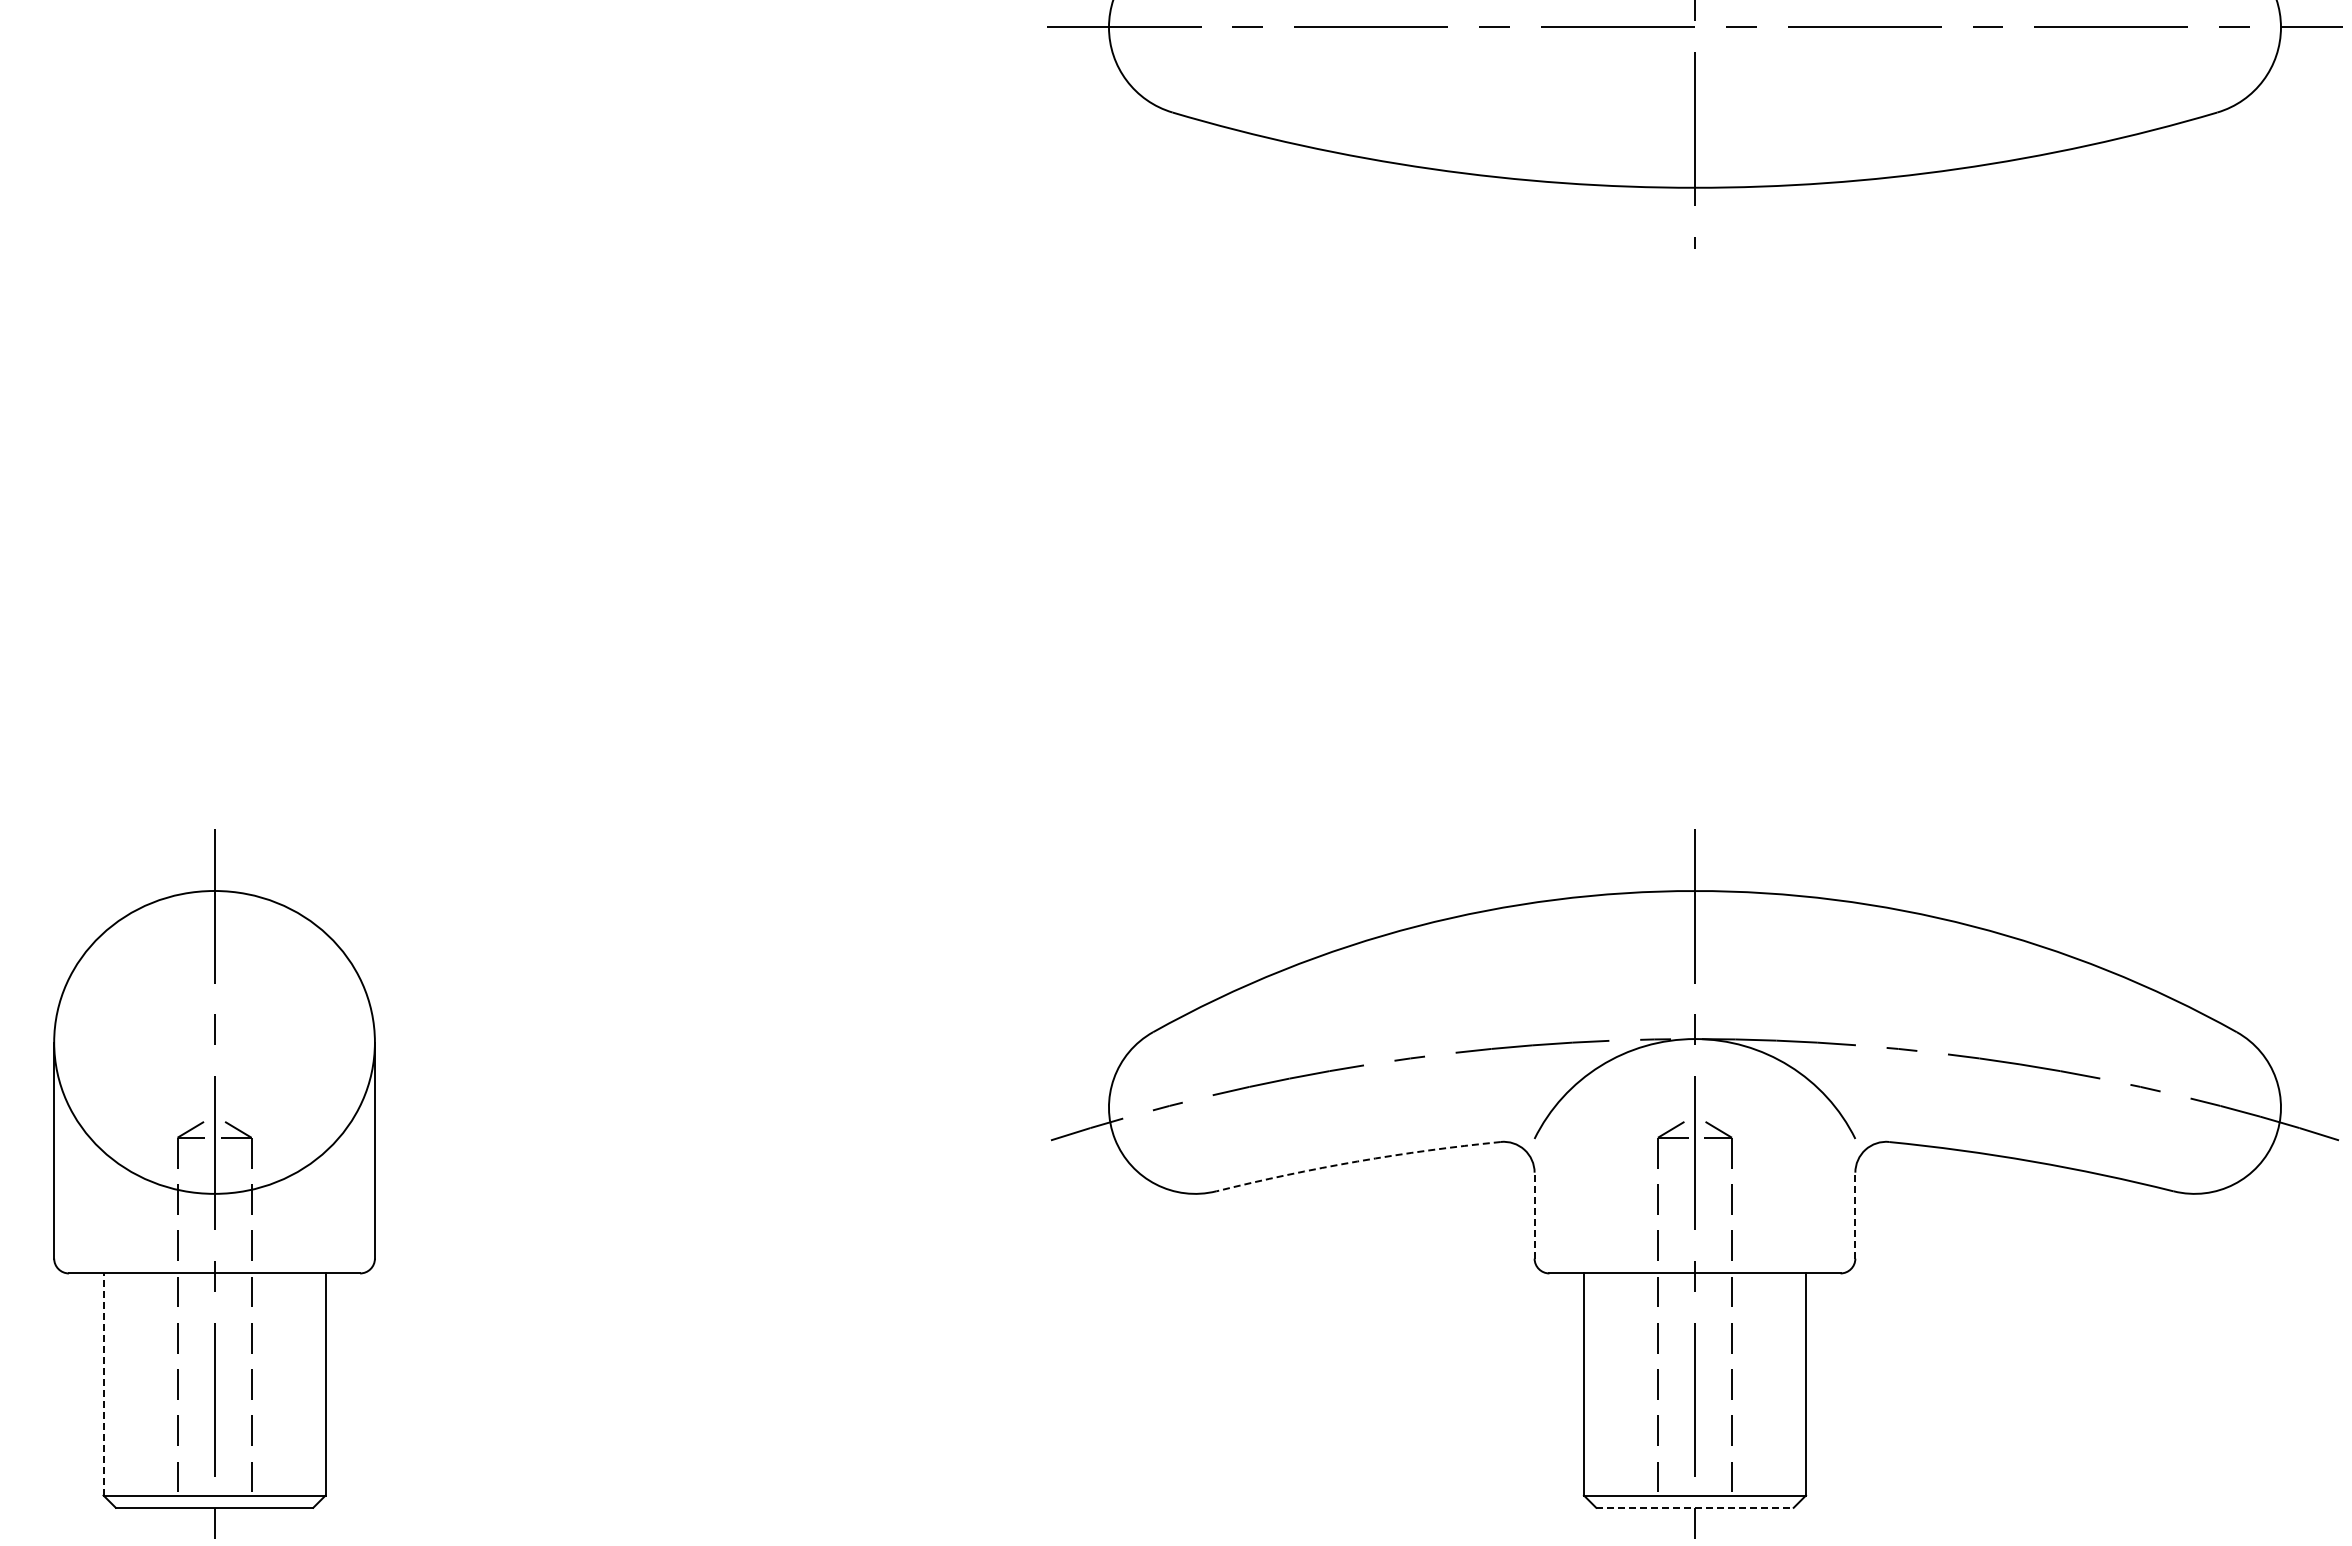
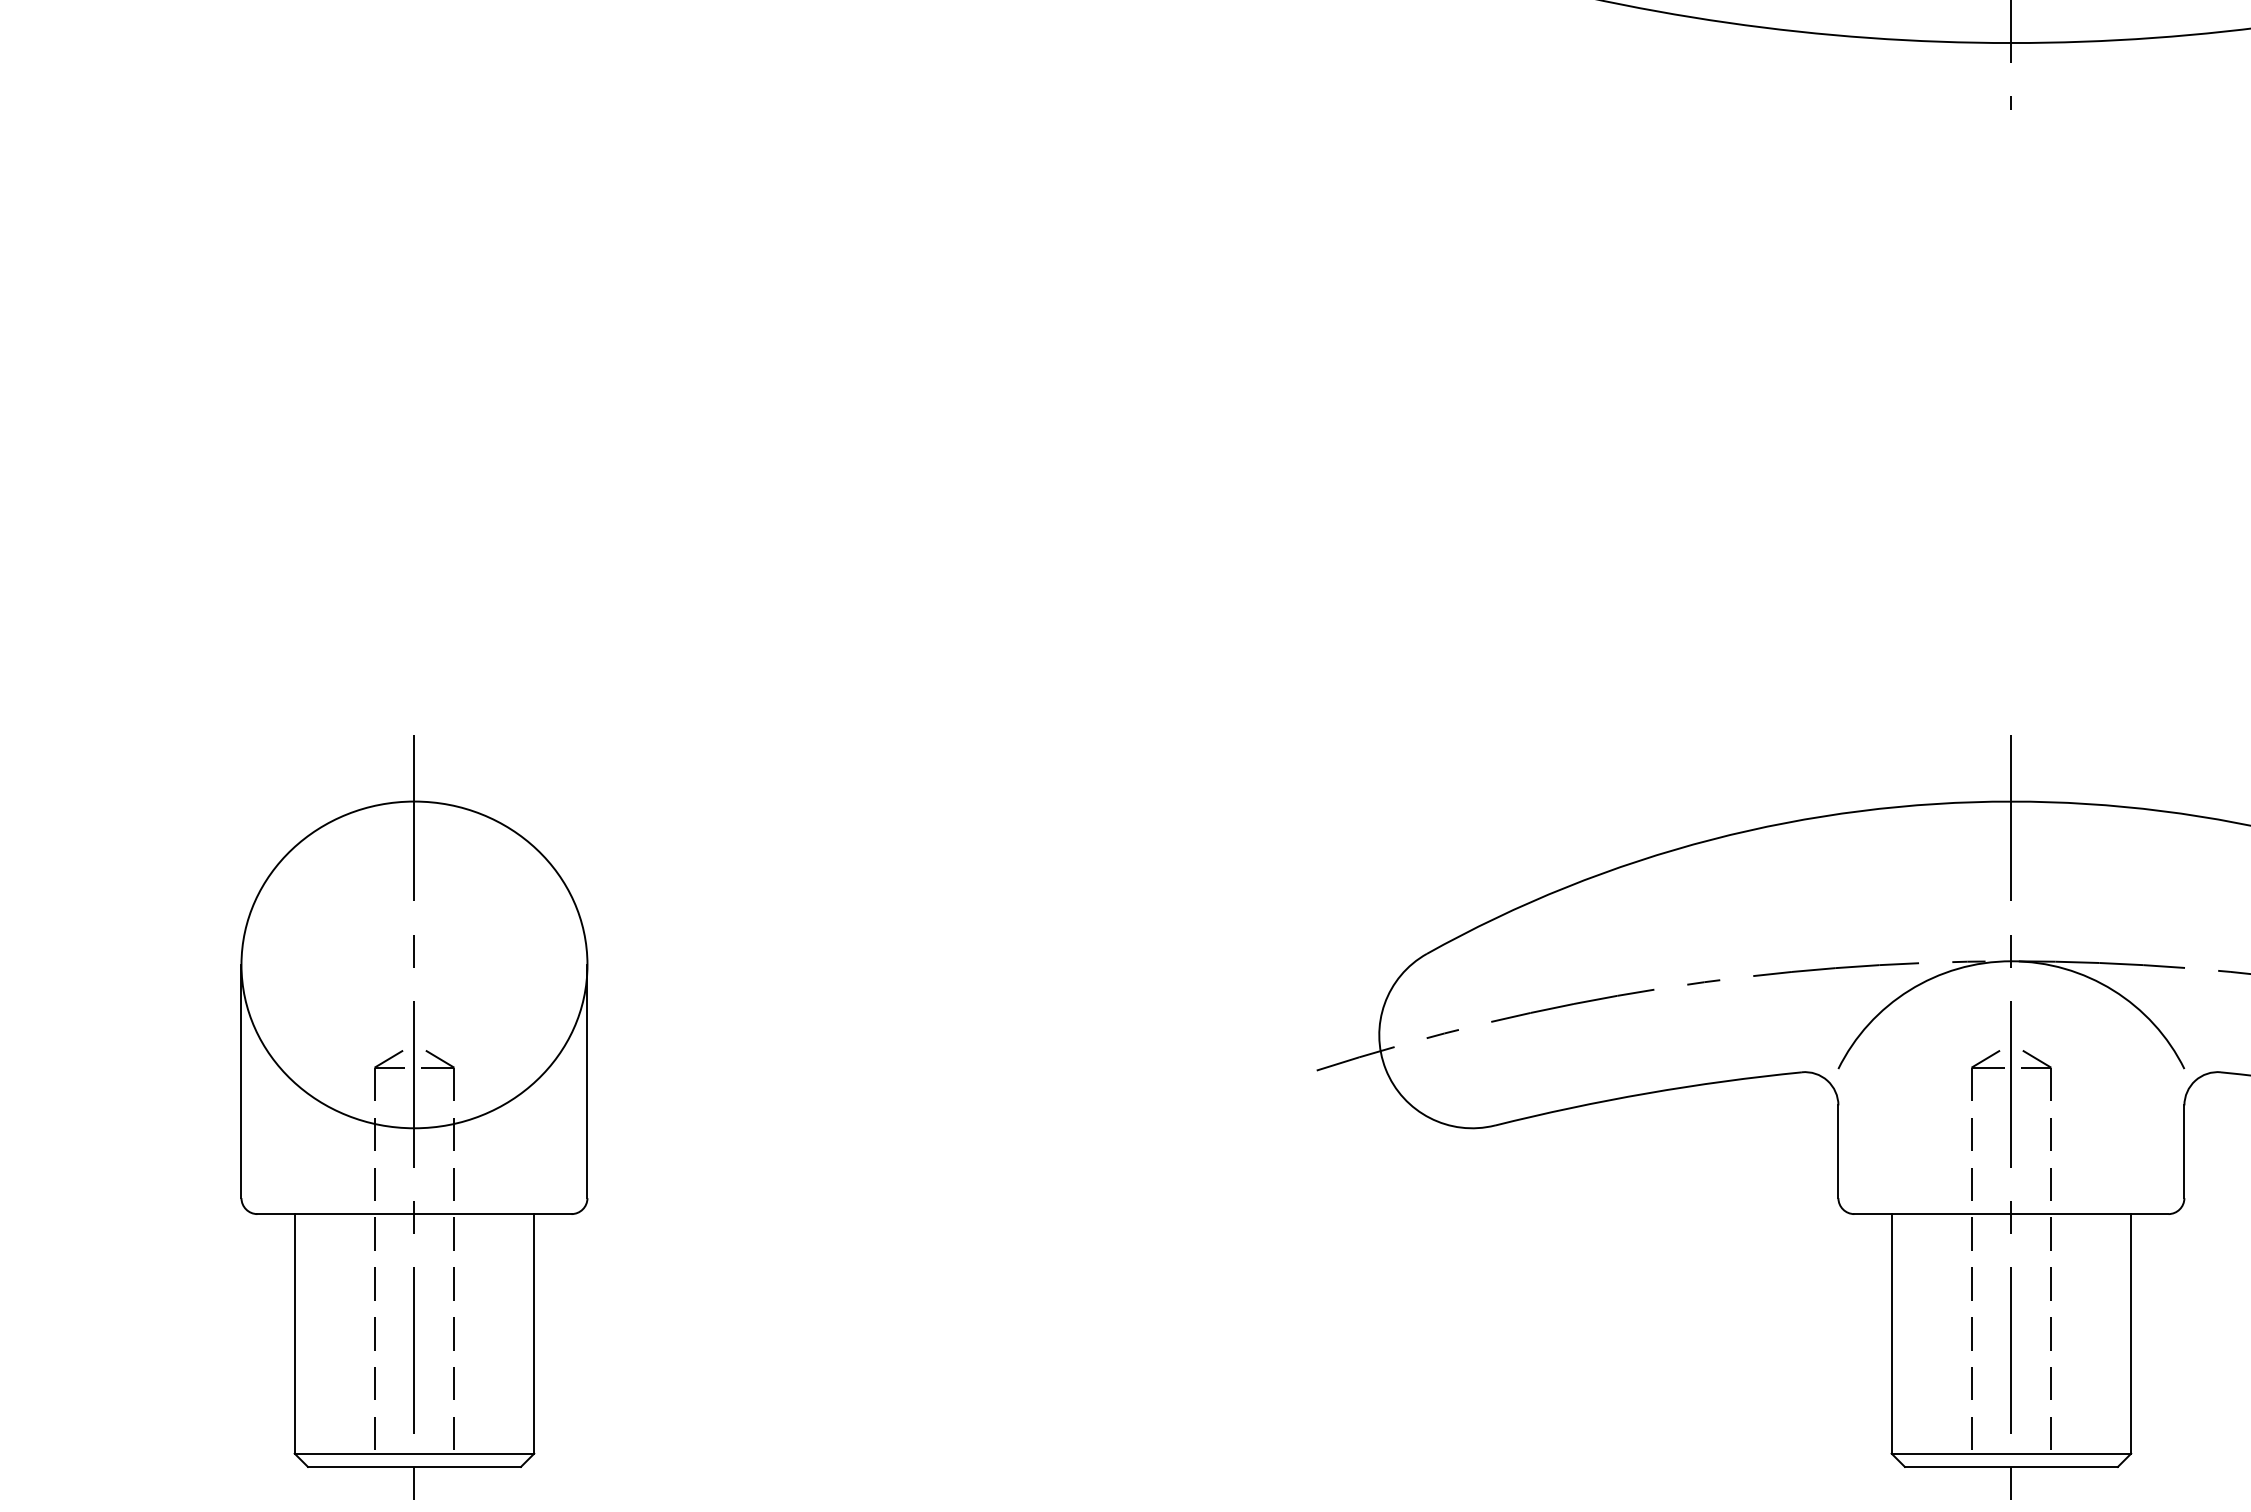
arc: (1357, 1161) -> (1647, 1093), dashed -> solid
line: (1534, 1215) -> (1838, 1151), dashed -> solid
line: (1855, 1215) -> (2184, 1151), dashed -> solid
line: (103, 1383) -> (294, 1332), dashed -> solid
line: (1694, 1507) -> (2010, 1466), dashed -> solid

